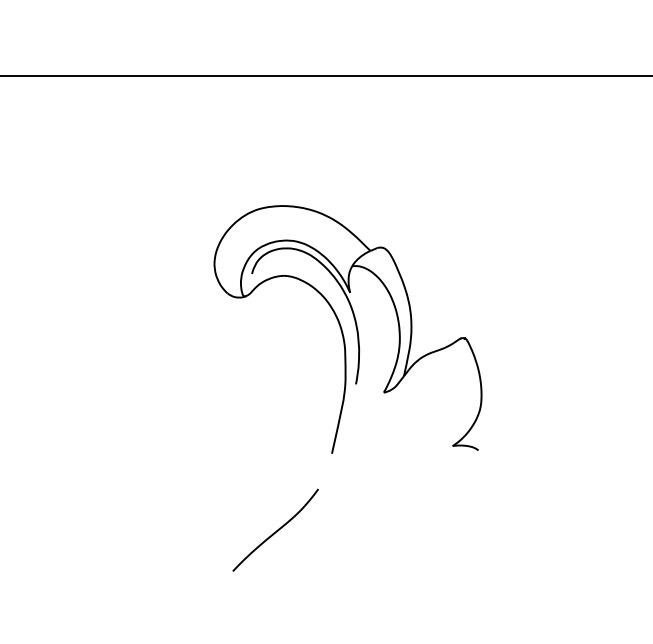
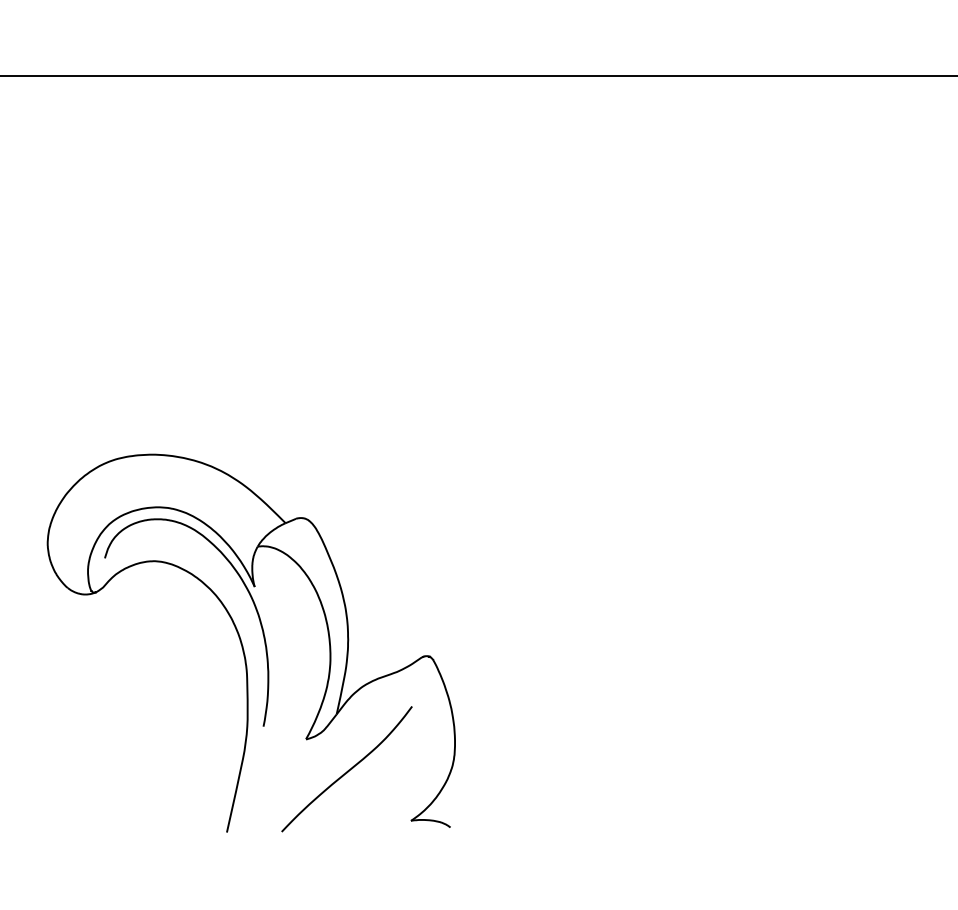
part: (347, 329) -> (250, 643), moved

